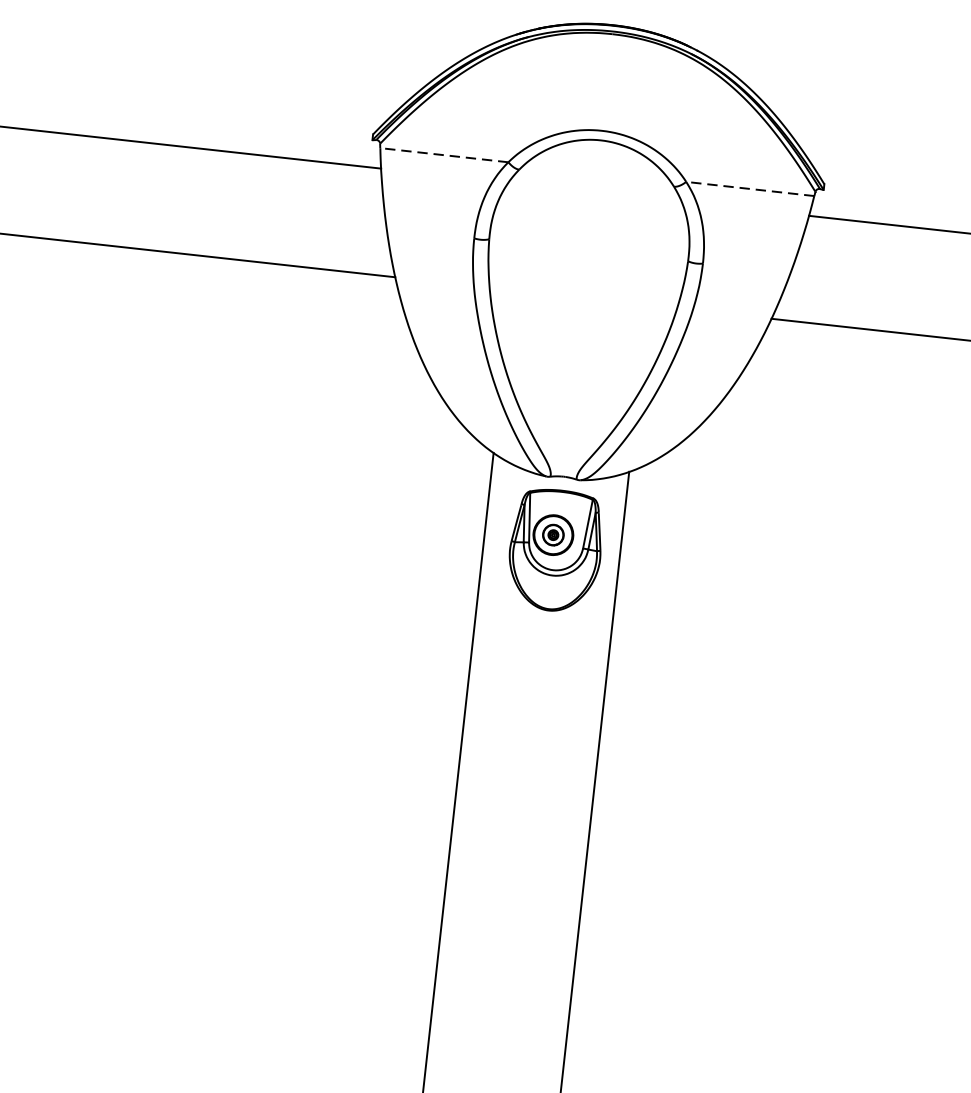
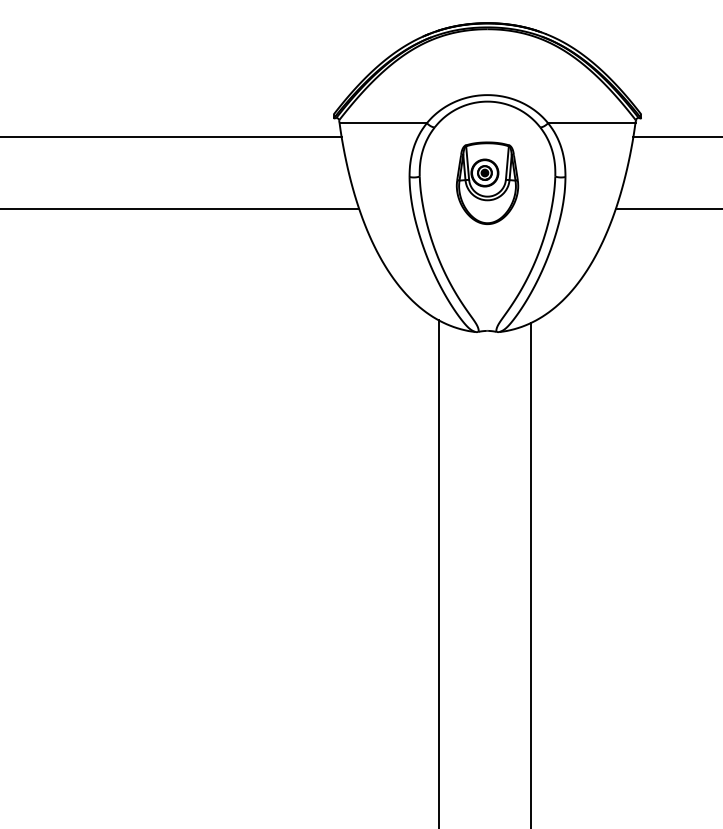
line: (444, 155) -> (383, 123), dashed -> solid
line: (749, 189) -> (591, 123), dashed -> solid
part: (555, 549) -> (487, 182), moved

